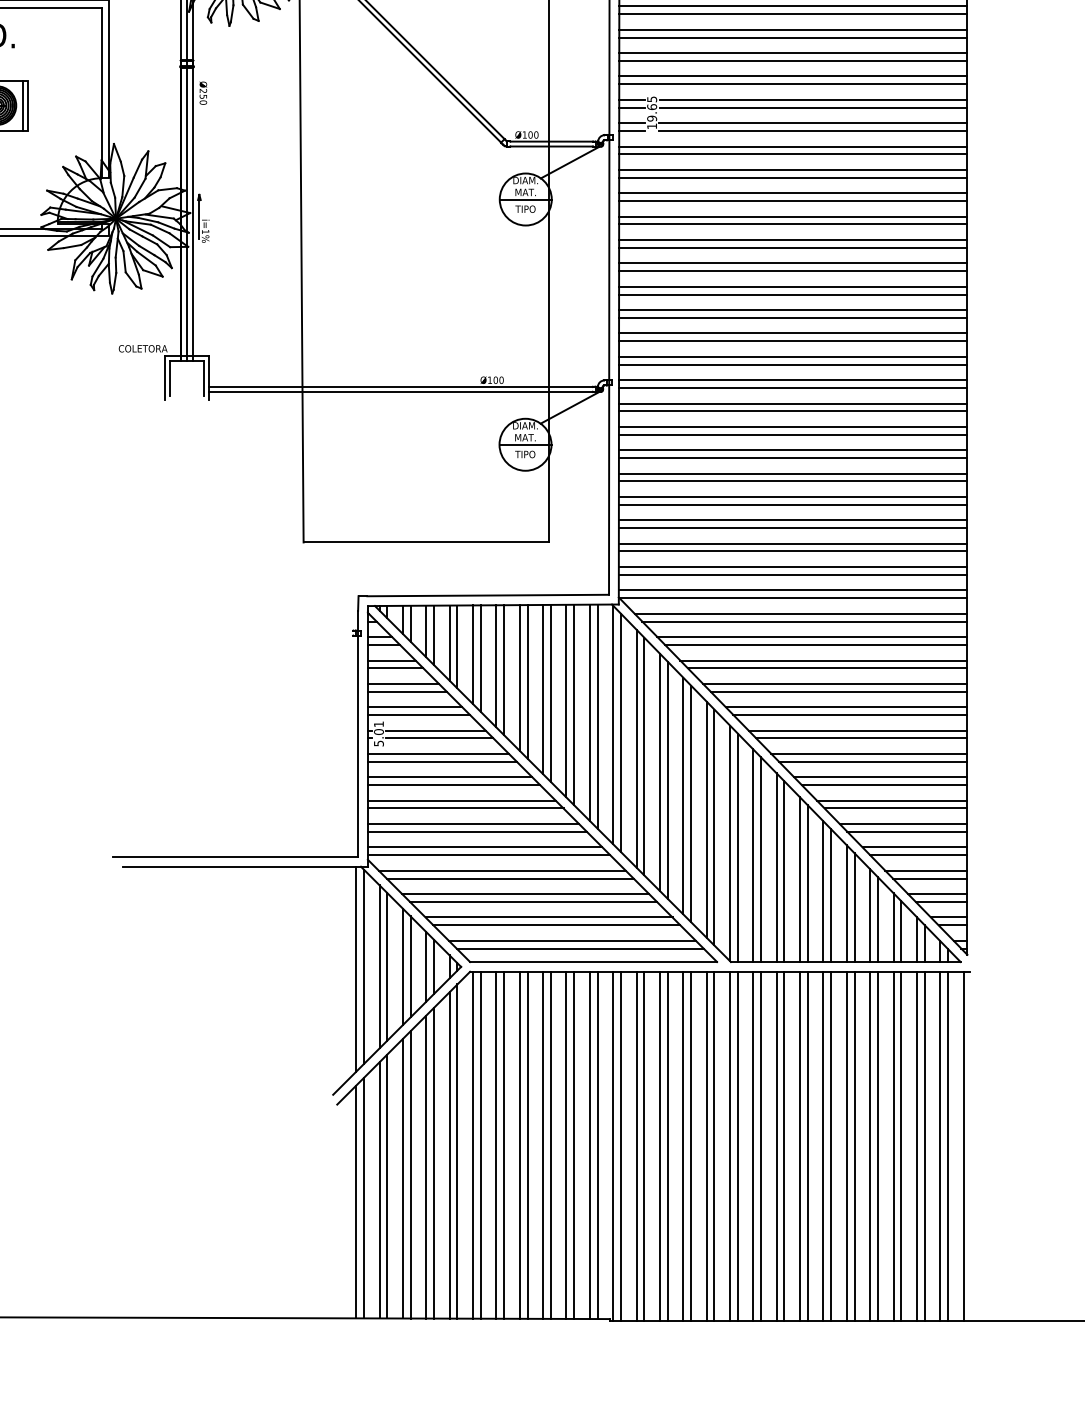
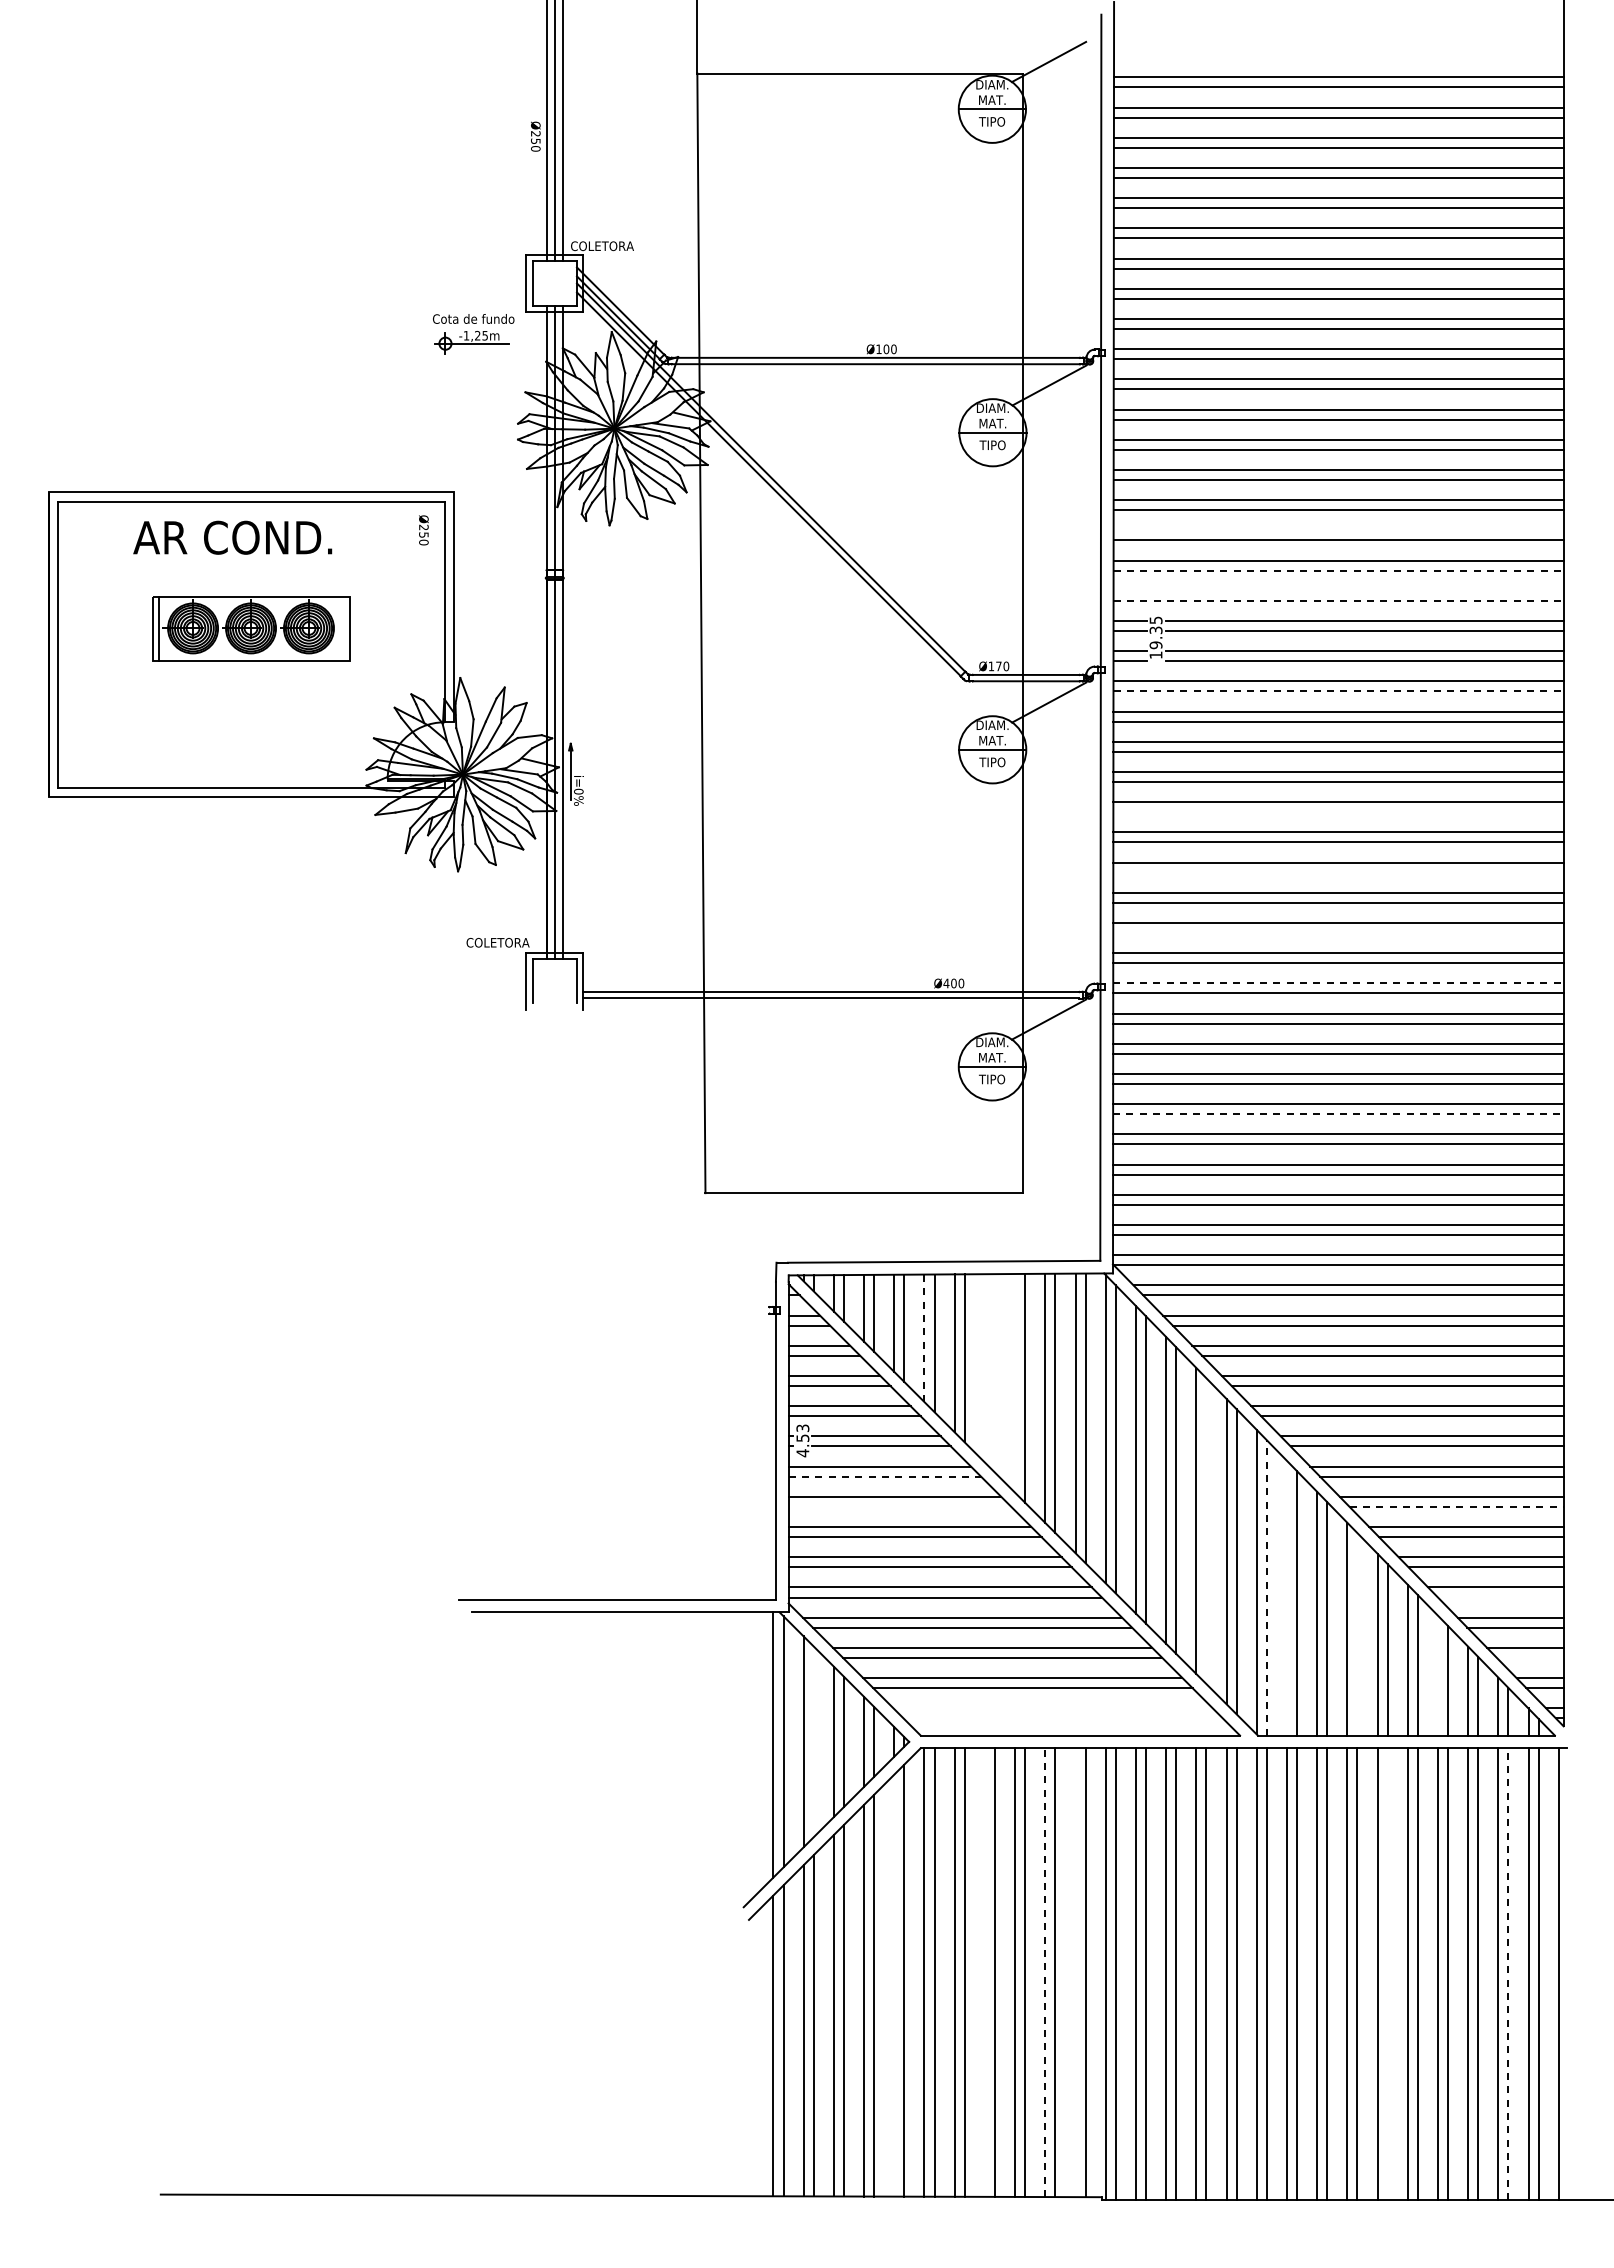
line: (793, 29) -> (1338, 530), removed
line: (794, 60) -> (1339, 570), solid -> dashed
line: (793, 76) -> (1338, 590), removed
line: (794, 84) -> (1339, 600), solid -> dashed
text: (203, 93) -> (423, 530), moved
line: (22, 105) -> (342, 628), removed
text: (651, 107) -> (1155, 630), 19.65 -> 19.35
text: (530, 135) -> (998, 666), Ø100 -> Ø170
line: (794, 154) -> (1339, 691), solid -> dashed
text: (205, 231) -> (578, 791), i=1%%% -> i=0%%%
line: (793, 248) -> (1338, 812), removed
line: (793, 294) -> (1338, 872), removed
line: (793, 341) -> (1338, 933), removed
text: (490, 380) -> (946, 983), Ø100 -> Ø400
line: (793, 380) -> (1338, 983), solid -> dashed
line: (793, 481) -> (1338, 1114), solid -> dashed
line: (473, 654) -> (924, 1338), solid -> dashed
line: (519, 678) -> (984, 1368), removed
line: (527, 681) -> (994, 1373), removed
line: (543, 689) -> (1015, 1383), removed
text: (378, 733) -> (802, 1440), 5.01 -> 4.53
line: (442, 761) -> (885, 1476), solid -> dashed
line: (453, 784) -> (899, 1506), removed
line: (885, 784) -> (1457, 1506), solid -> dashed
line: (691, 803) -> (1206, 1530), removed
line: (737, 847) -> (1266, 1587), solid -> dashed
line: (753, 855) -> (1286, 1597), removed
line: (918, 855) -> (1500, 1597), removed
line: (807, 883) -> (1357, 1634), removed
line: (940, 901) -> (1529, 1657), removed
line: (869, 915) -> (1437, 1675), removed
line: (572, 941) -> (1052, 1708), removed
line: (579, 948) -> (1062, 1718), removed
line: (387, 966) -> (813, 1741), removed
line: (519, 1145) -> (984, 1972), removed
line: (566, 1145) -> (1045, 1972), solid -> dashed
line: (589, 1145) -> (1075, 1972), removed
line: (831, 1146) -> (1387, 1973), removed
line: (924, 1146) -> (1508, 1974), solid -> dashed
line: (449, 1155) -> (894, 1985), removed

